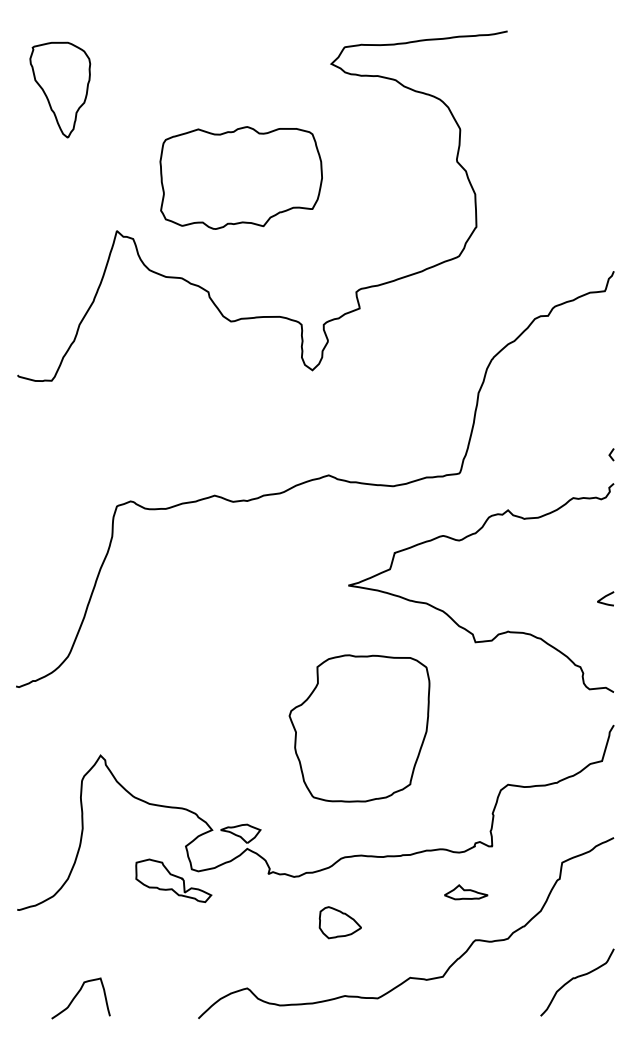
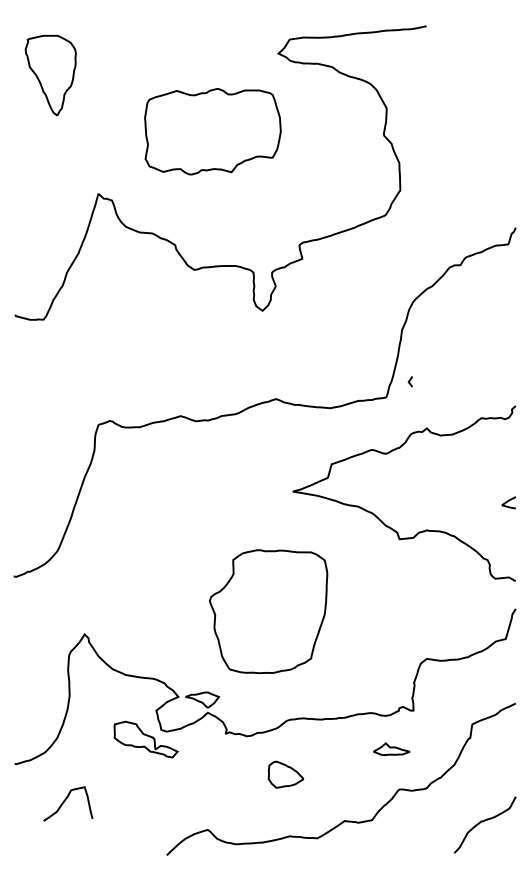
part: (240, 177) -> (212, 131), moved
line: (611, 454) -> (410, 381), moved
part: (359, 728) -> (268, 611), moved
curve: (77, 995) -> (65, 801), moved

